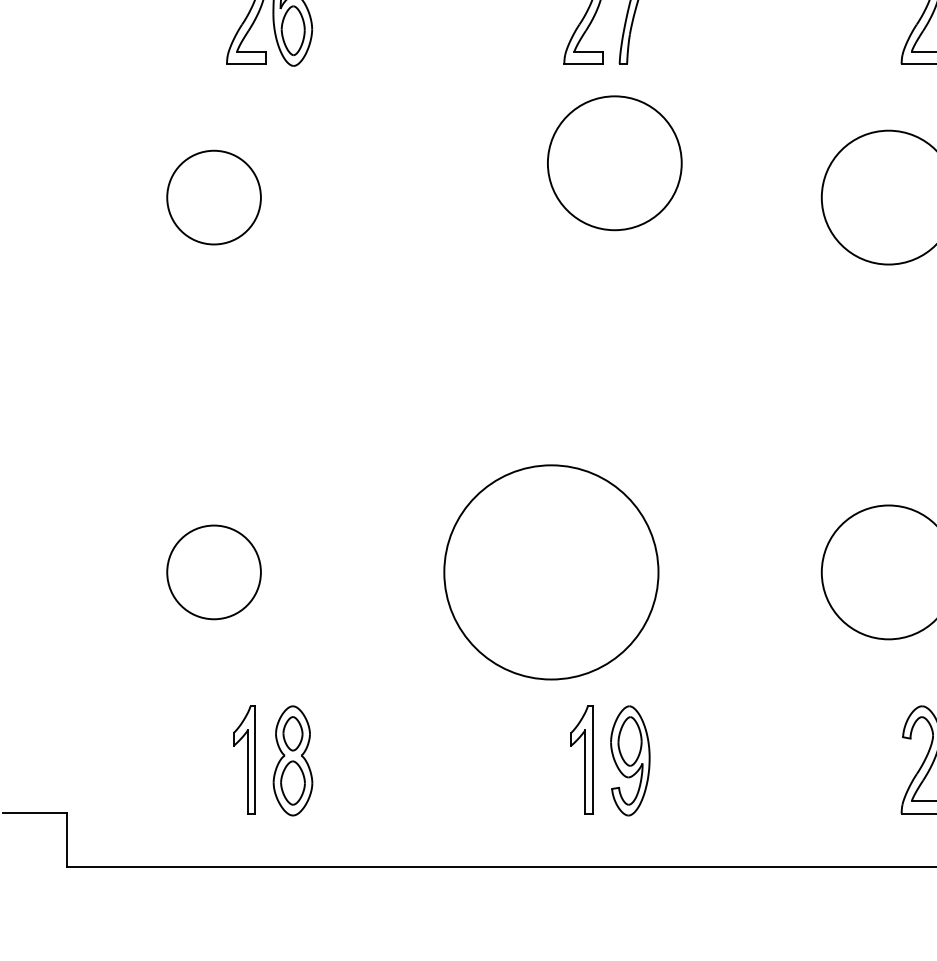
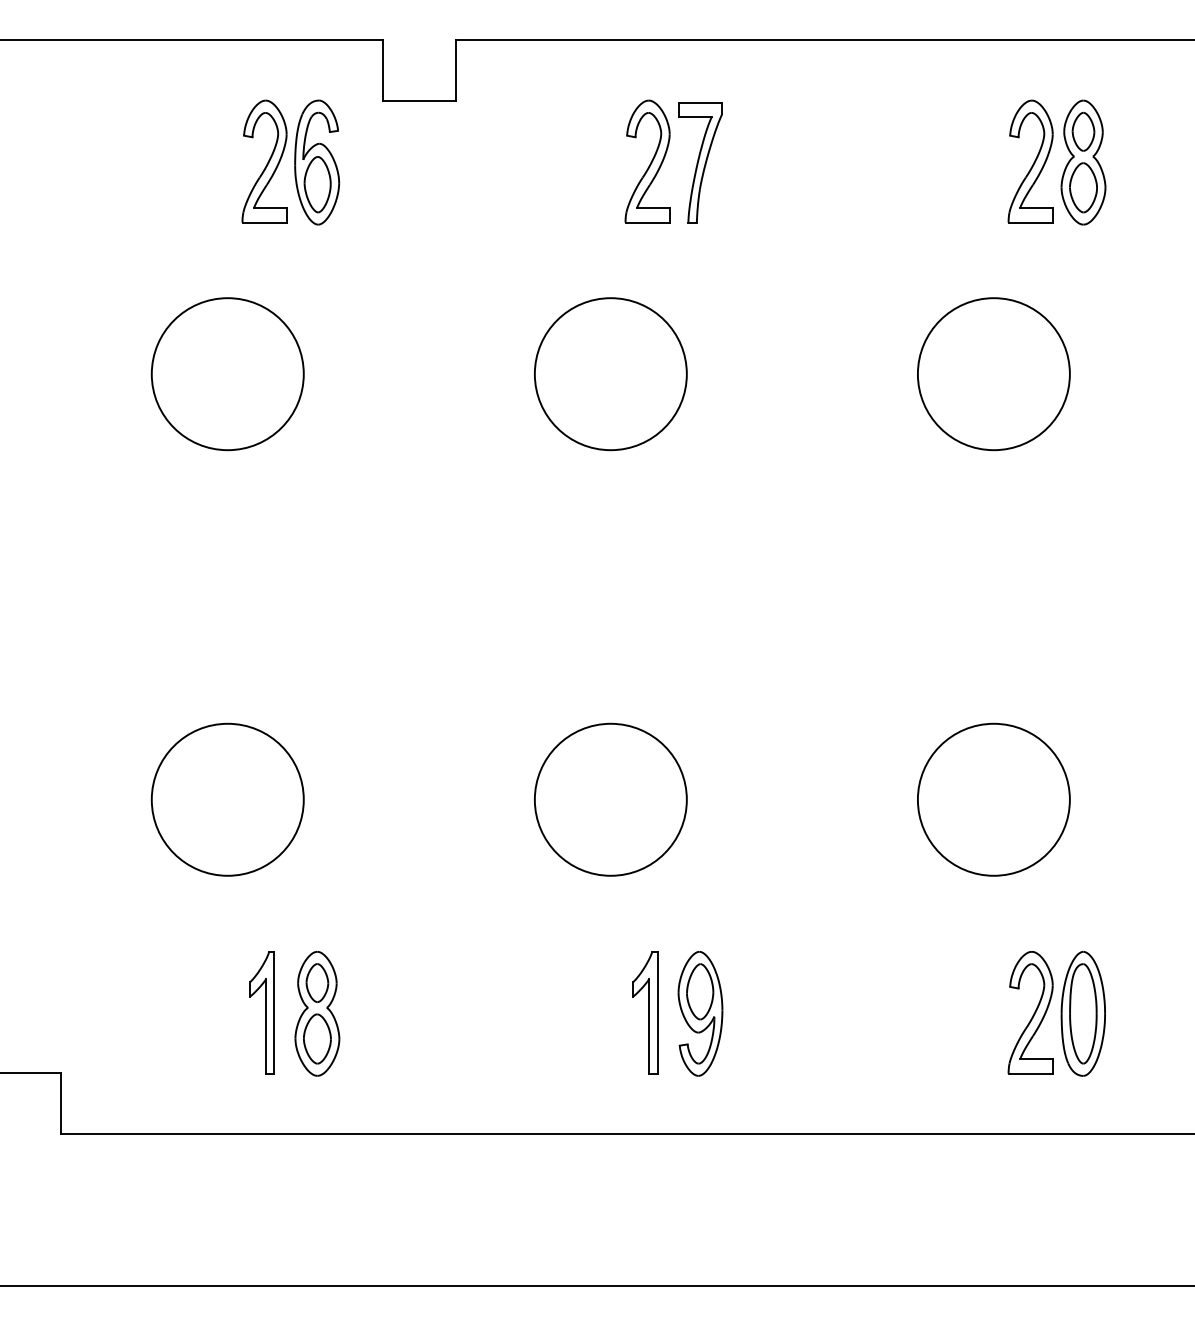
circle: (614, 163) -> (610, 374), moved
circle: (213, 197) -> (227, 374), size x1.43
circle: (213, 572) -> (227, 799), size x1.43
circle: (551, 572) -> (610, 799), size x0.62

